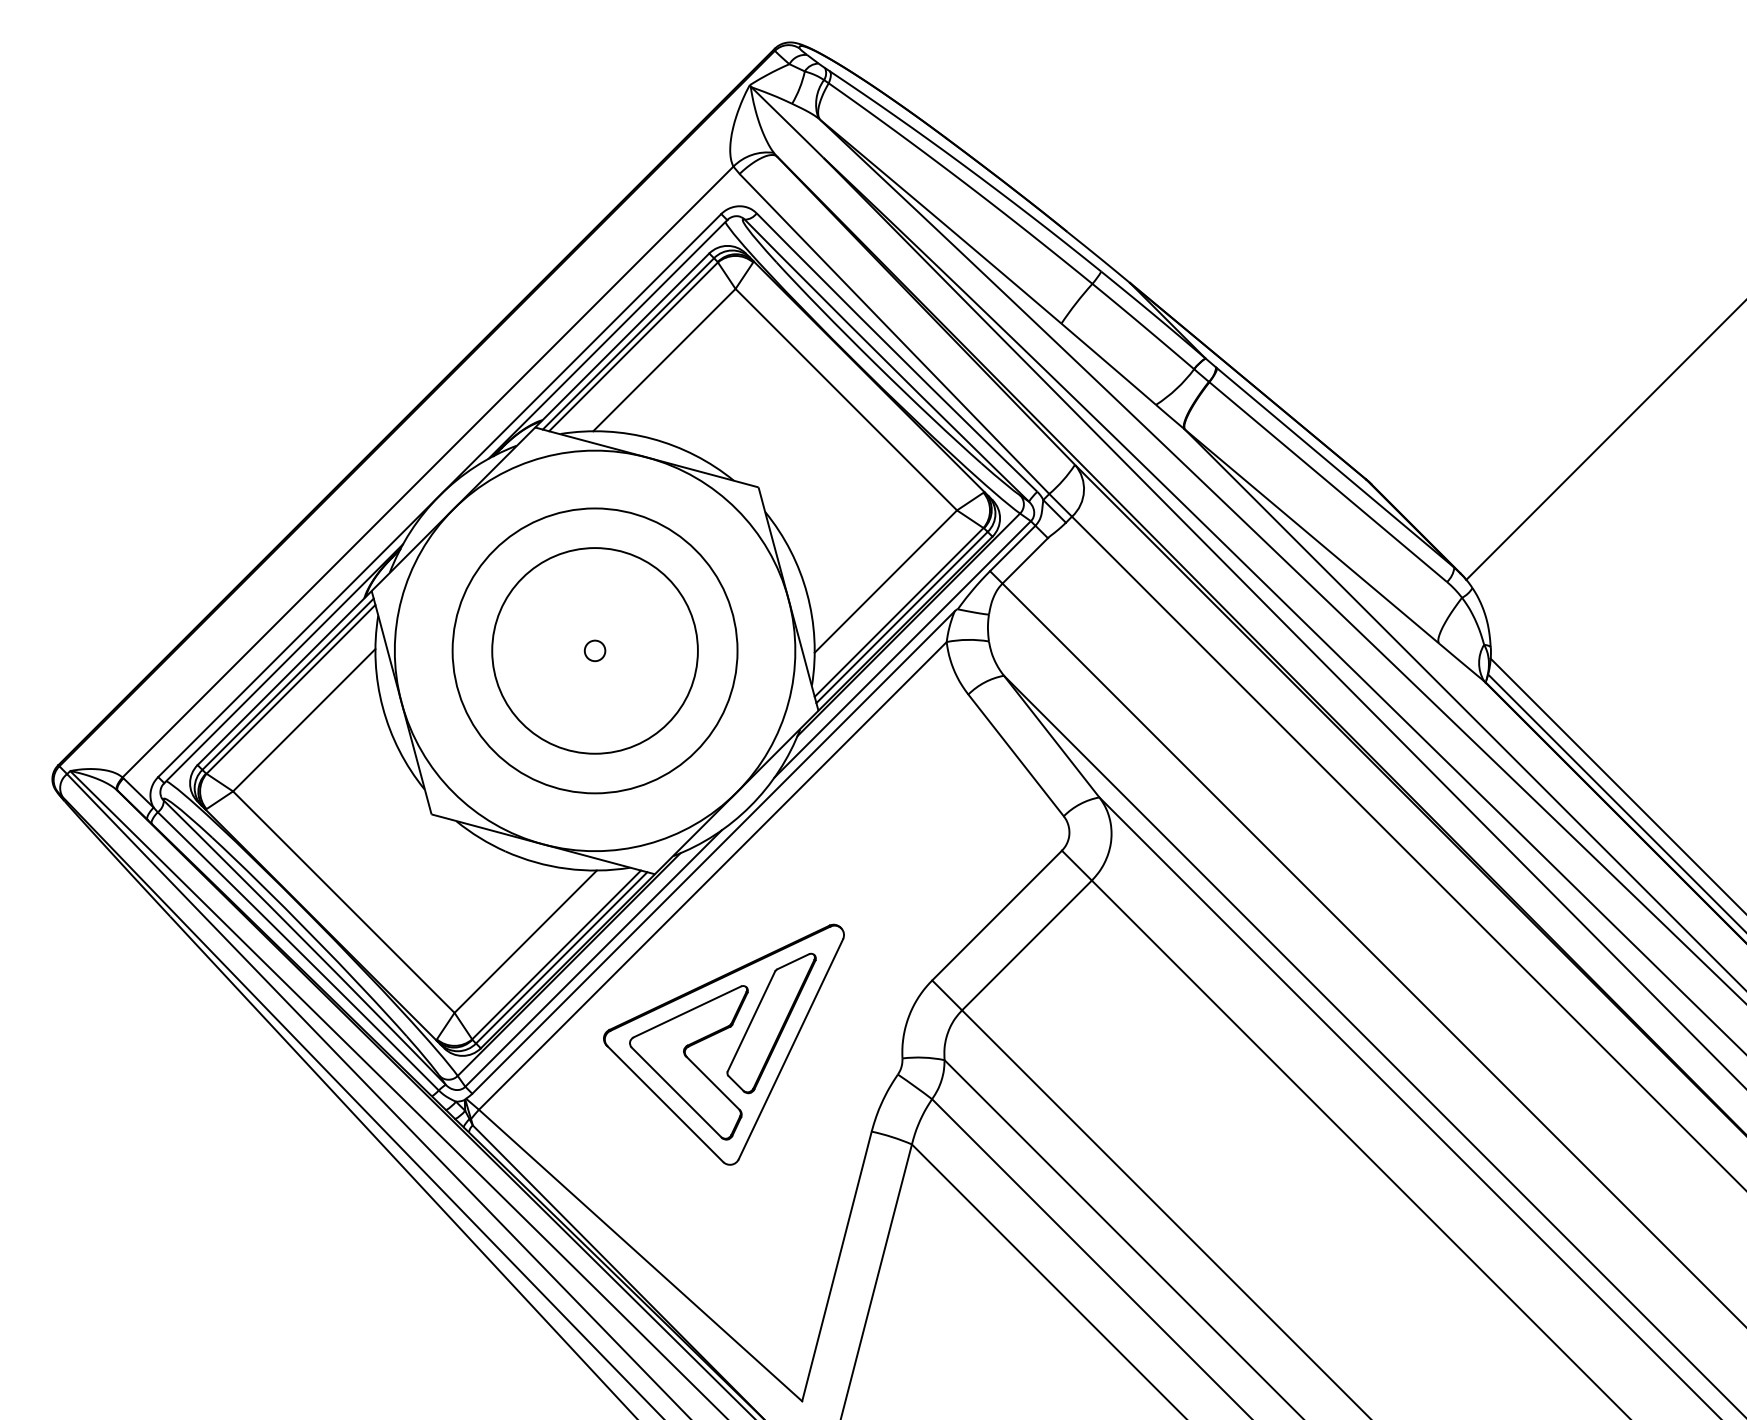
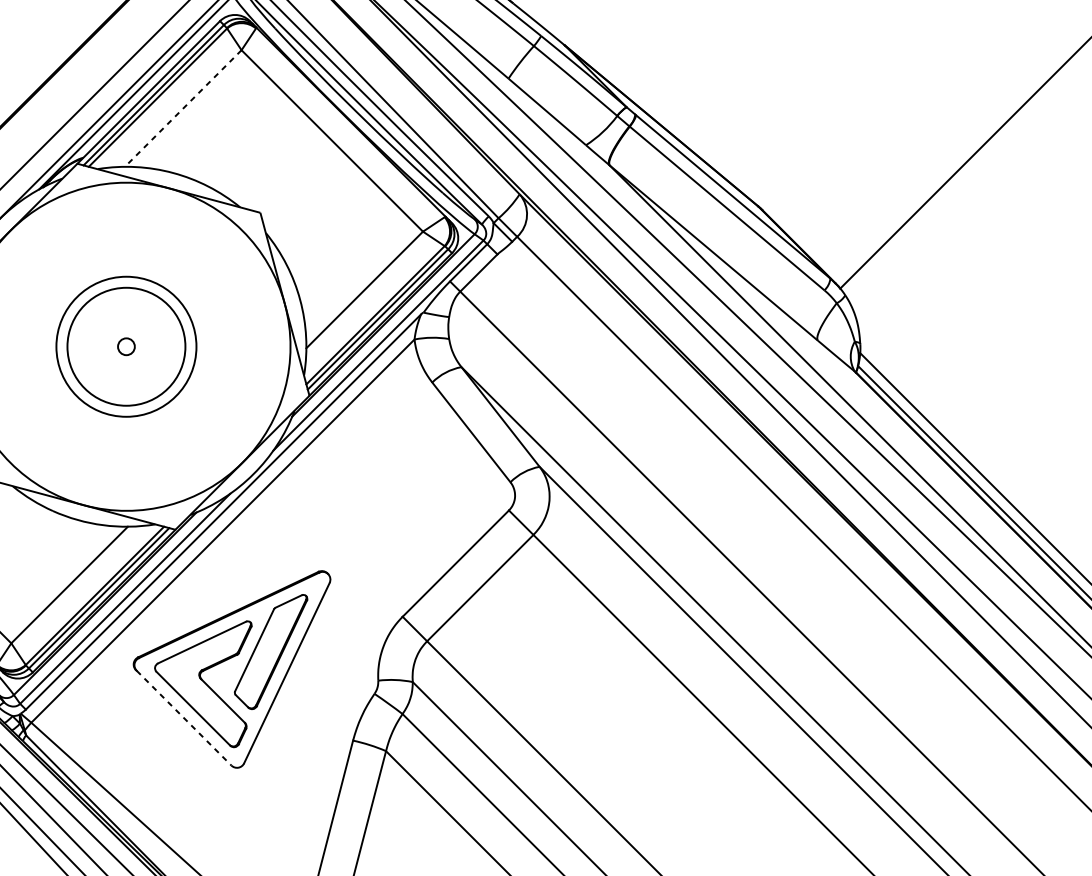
line: (664, 360) -> (183, 108), solid -> dashed
circle: (594, 650) -> (125, 346), size x0.6
circle: (594, 650) -> (125, 346), size x0.7
line: (665, 1104) -> (184, 718), solid -> dashed

